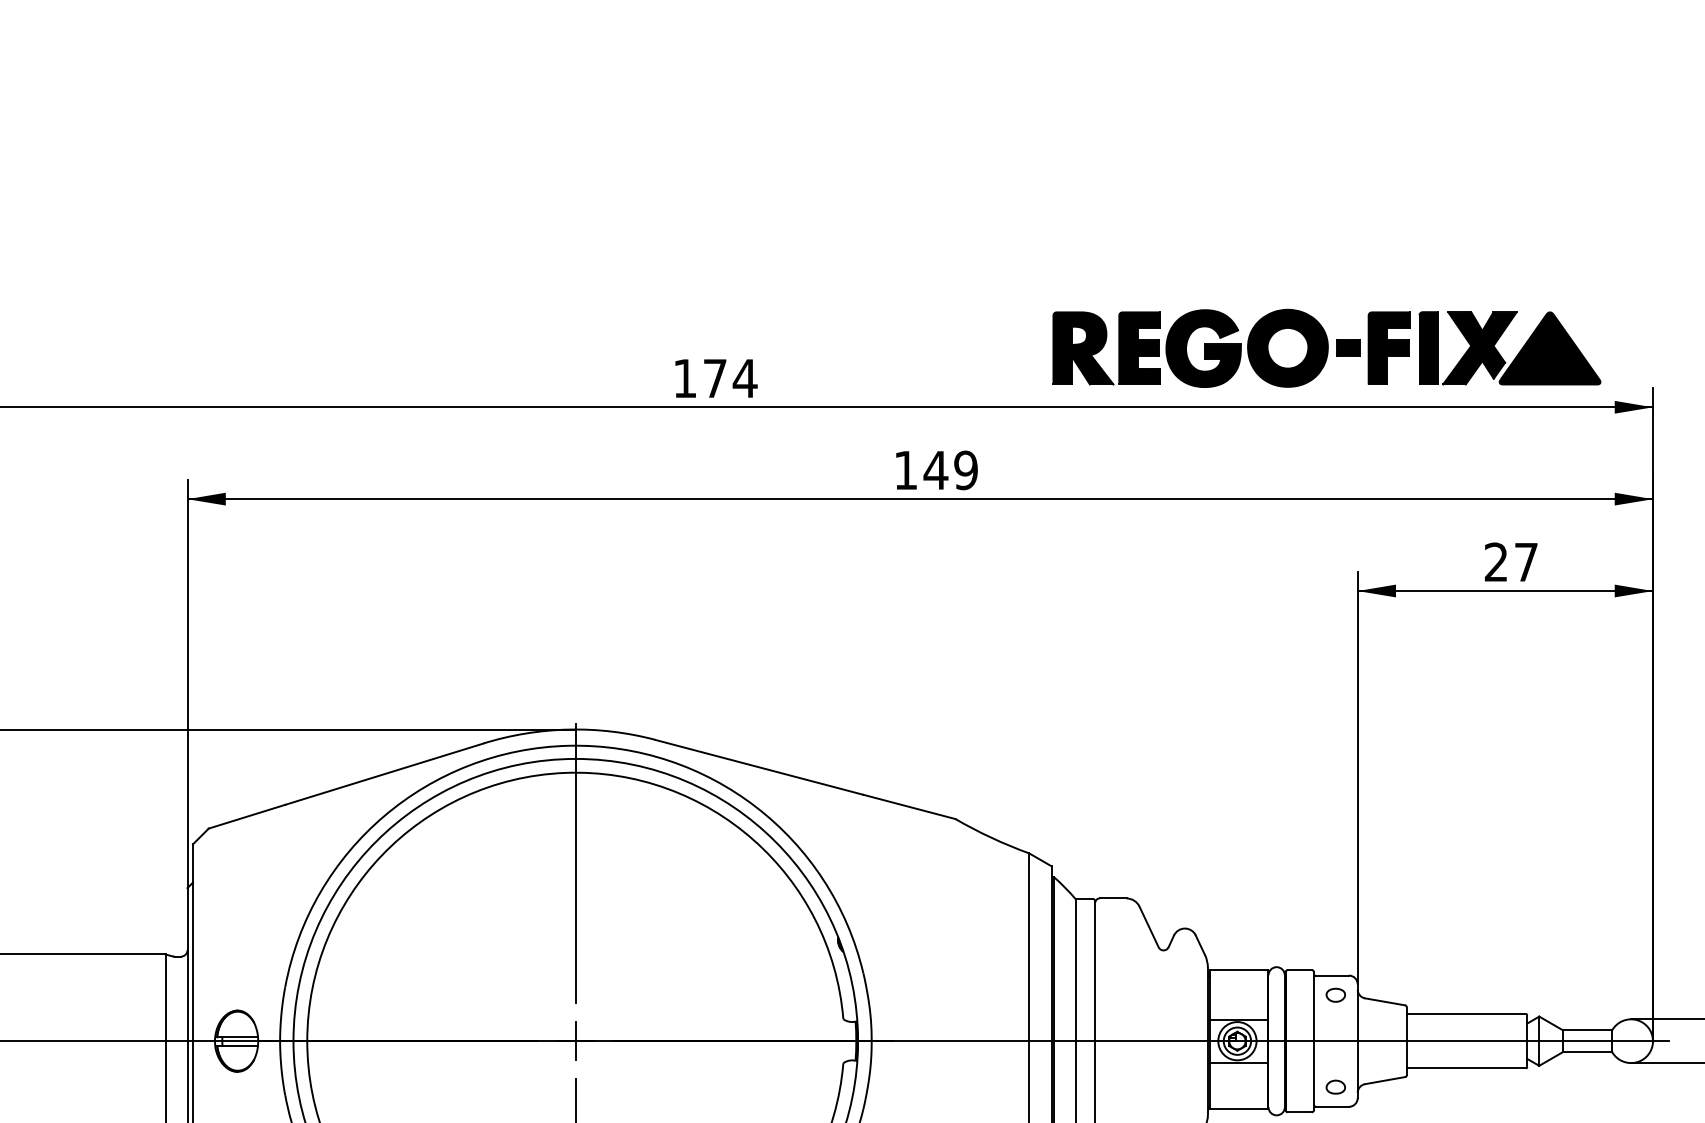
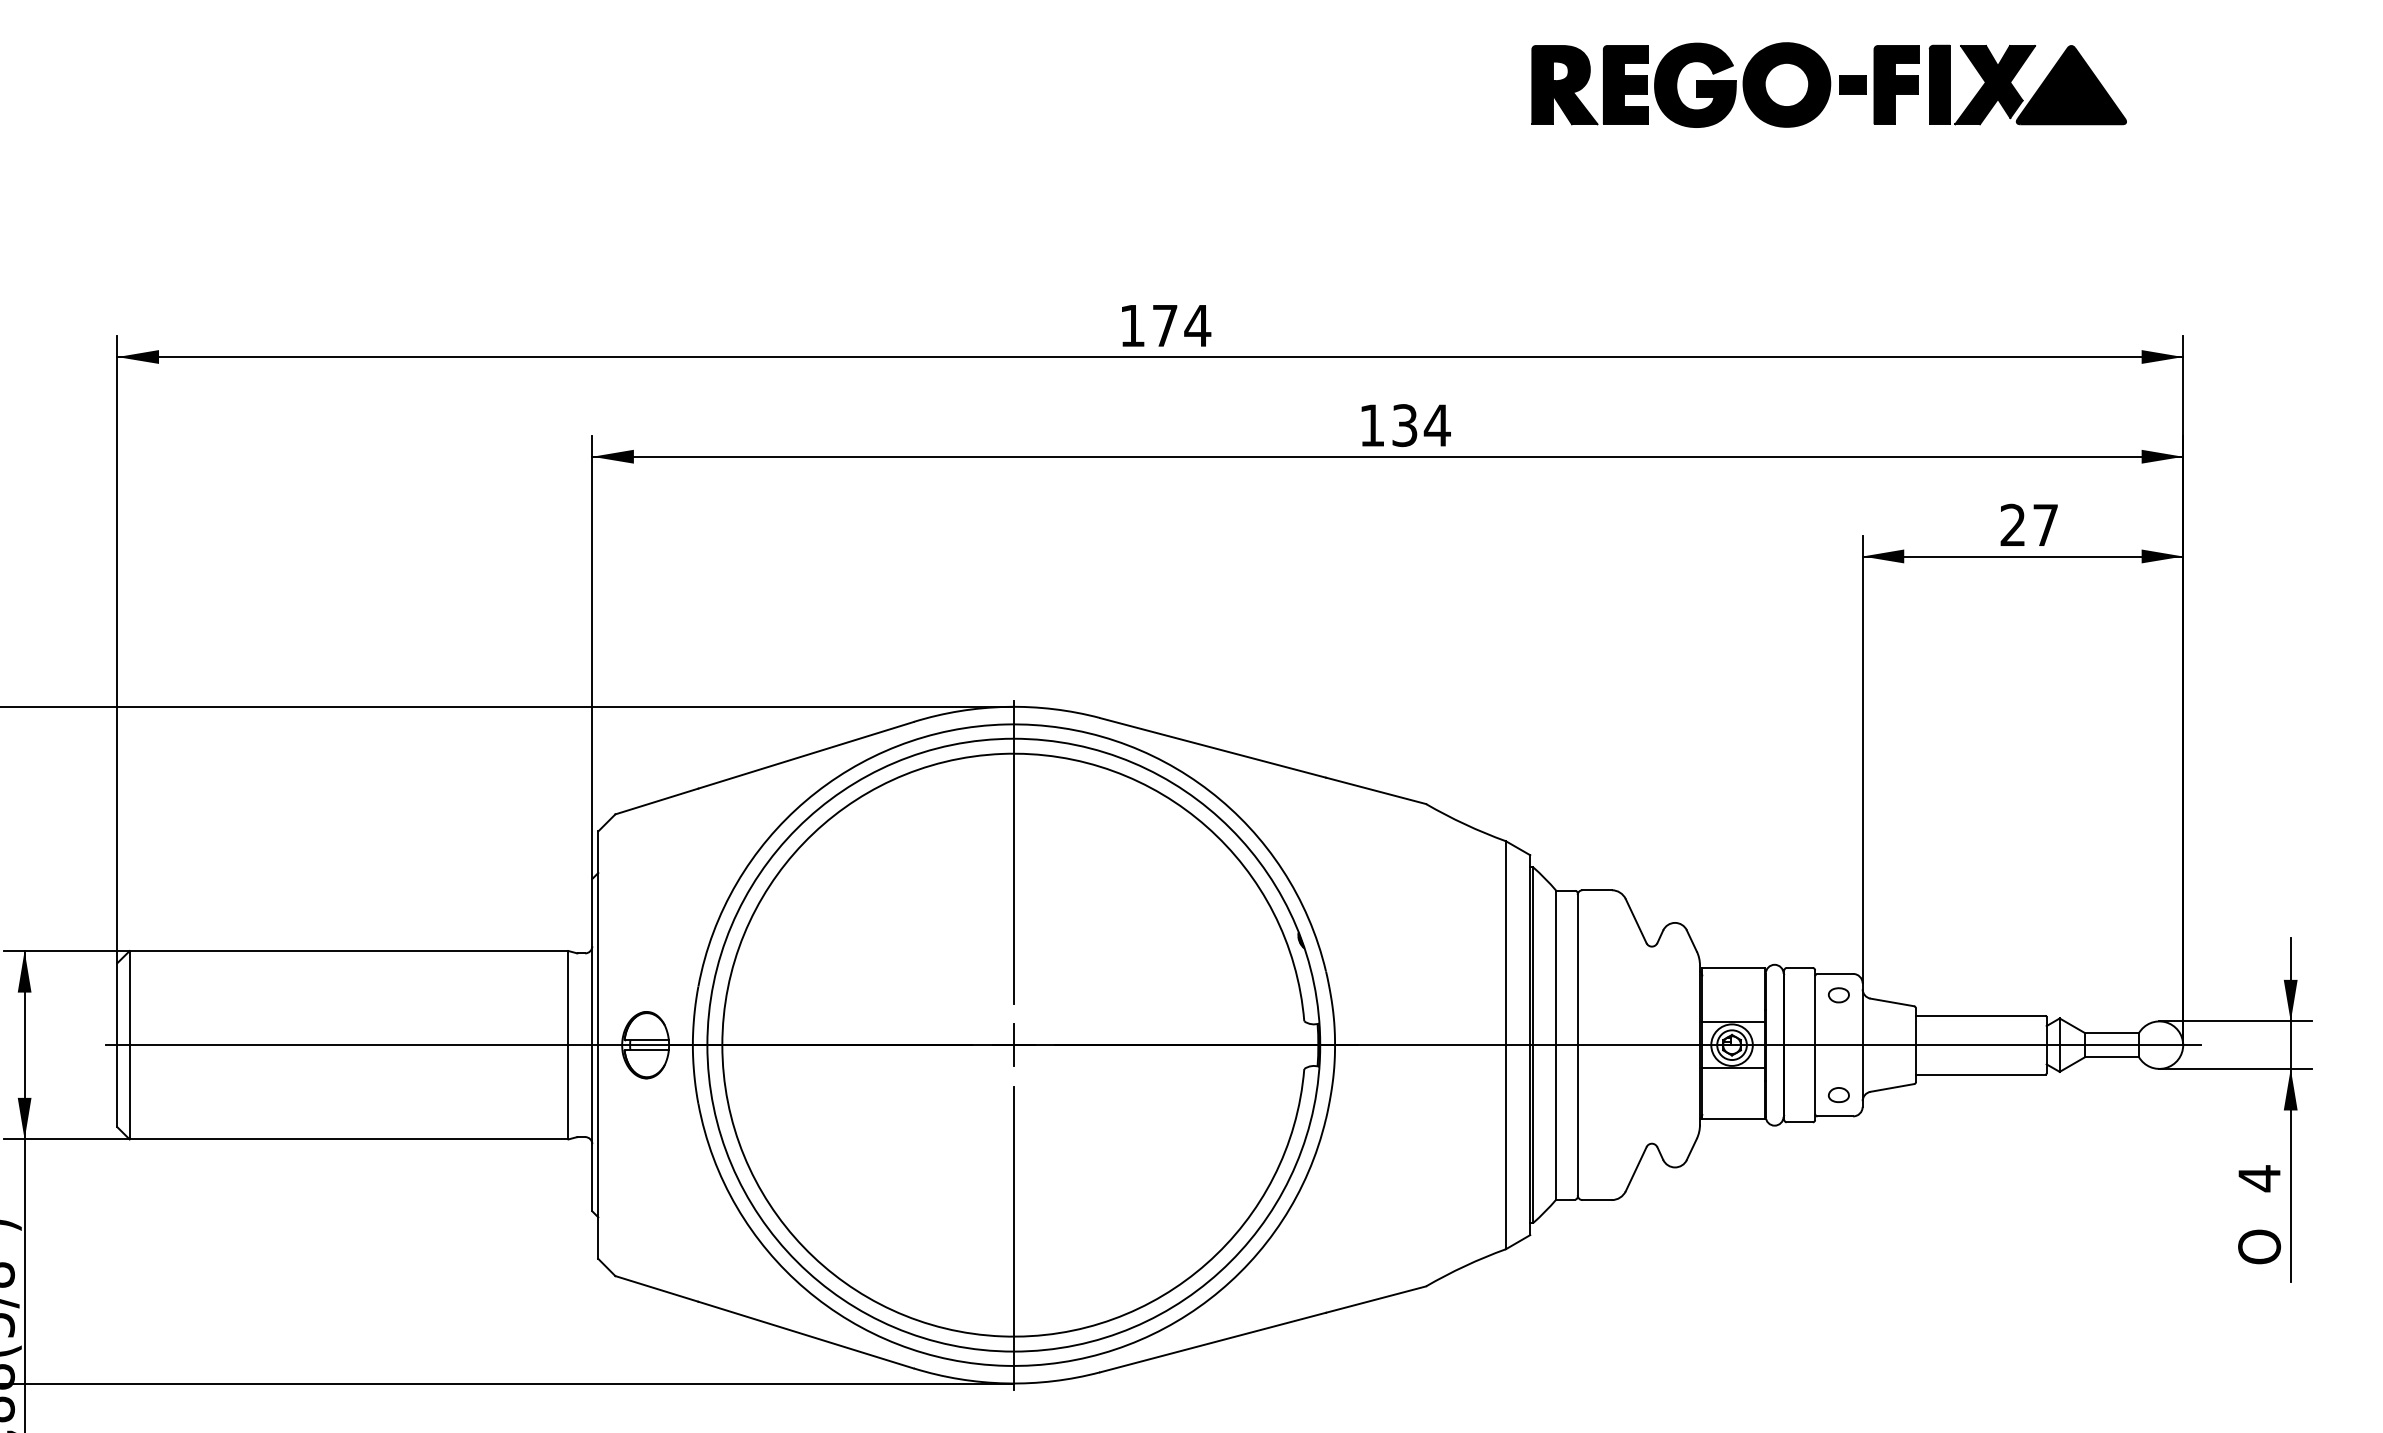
part: (1326, 347) -> (1828, 84), moved
text: (950, 470) -> (1420, 425), 149 -> 134

